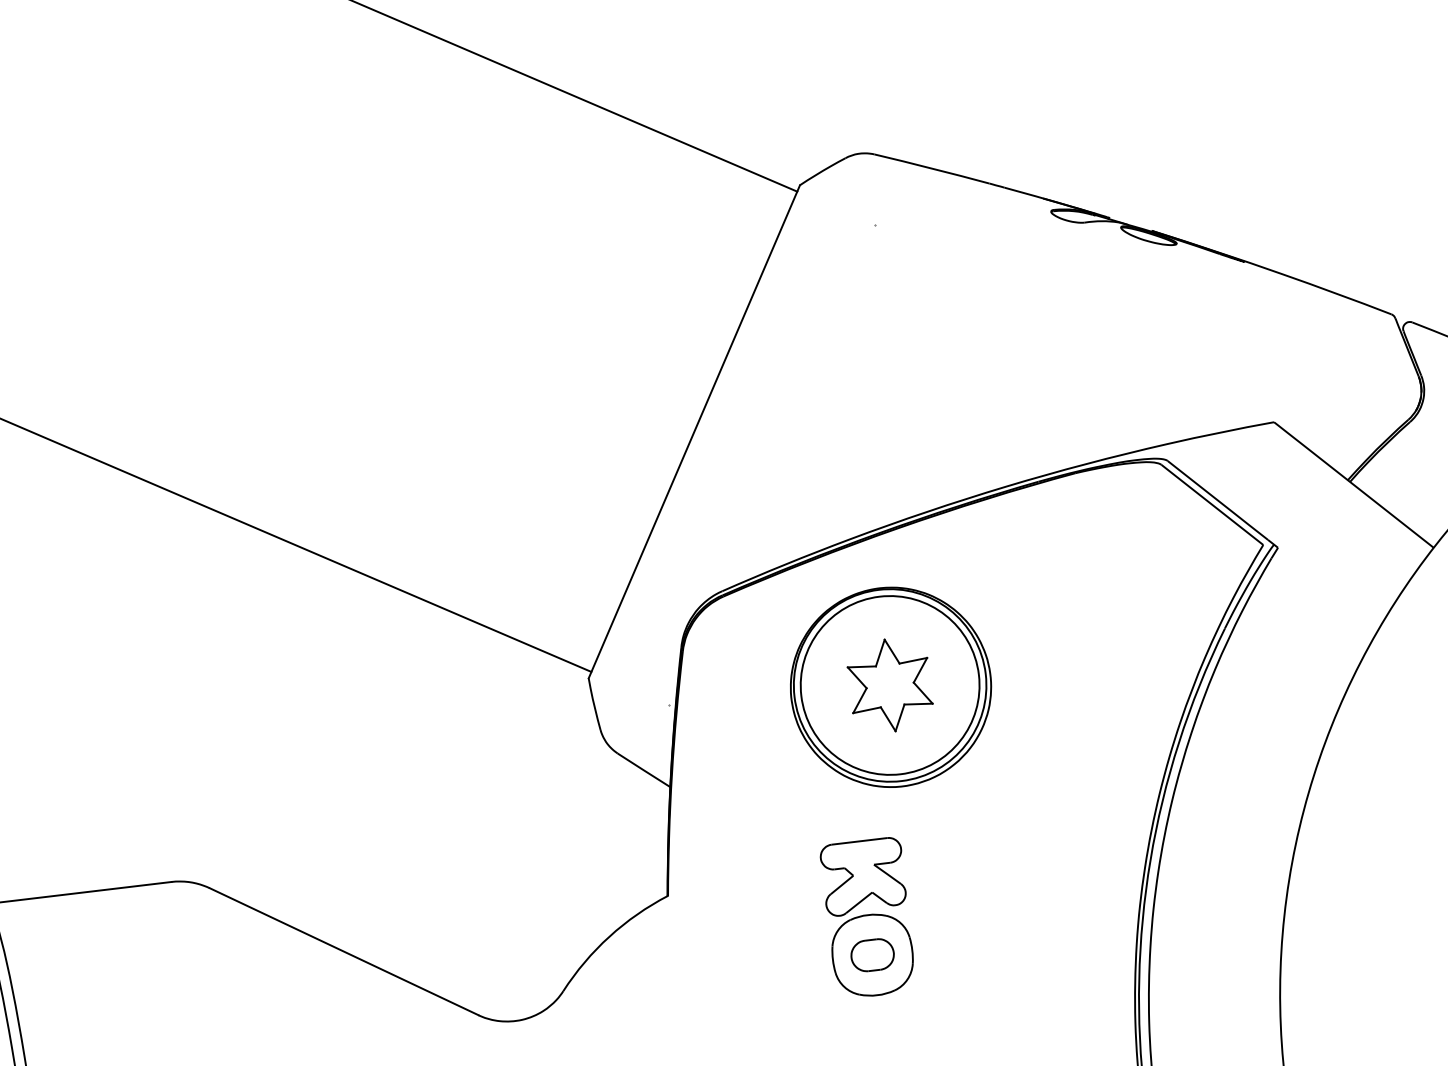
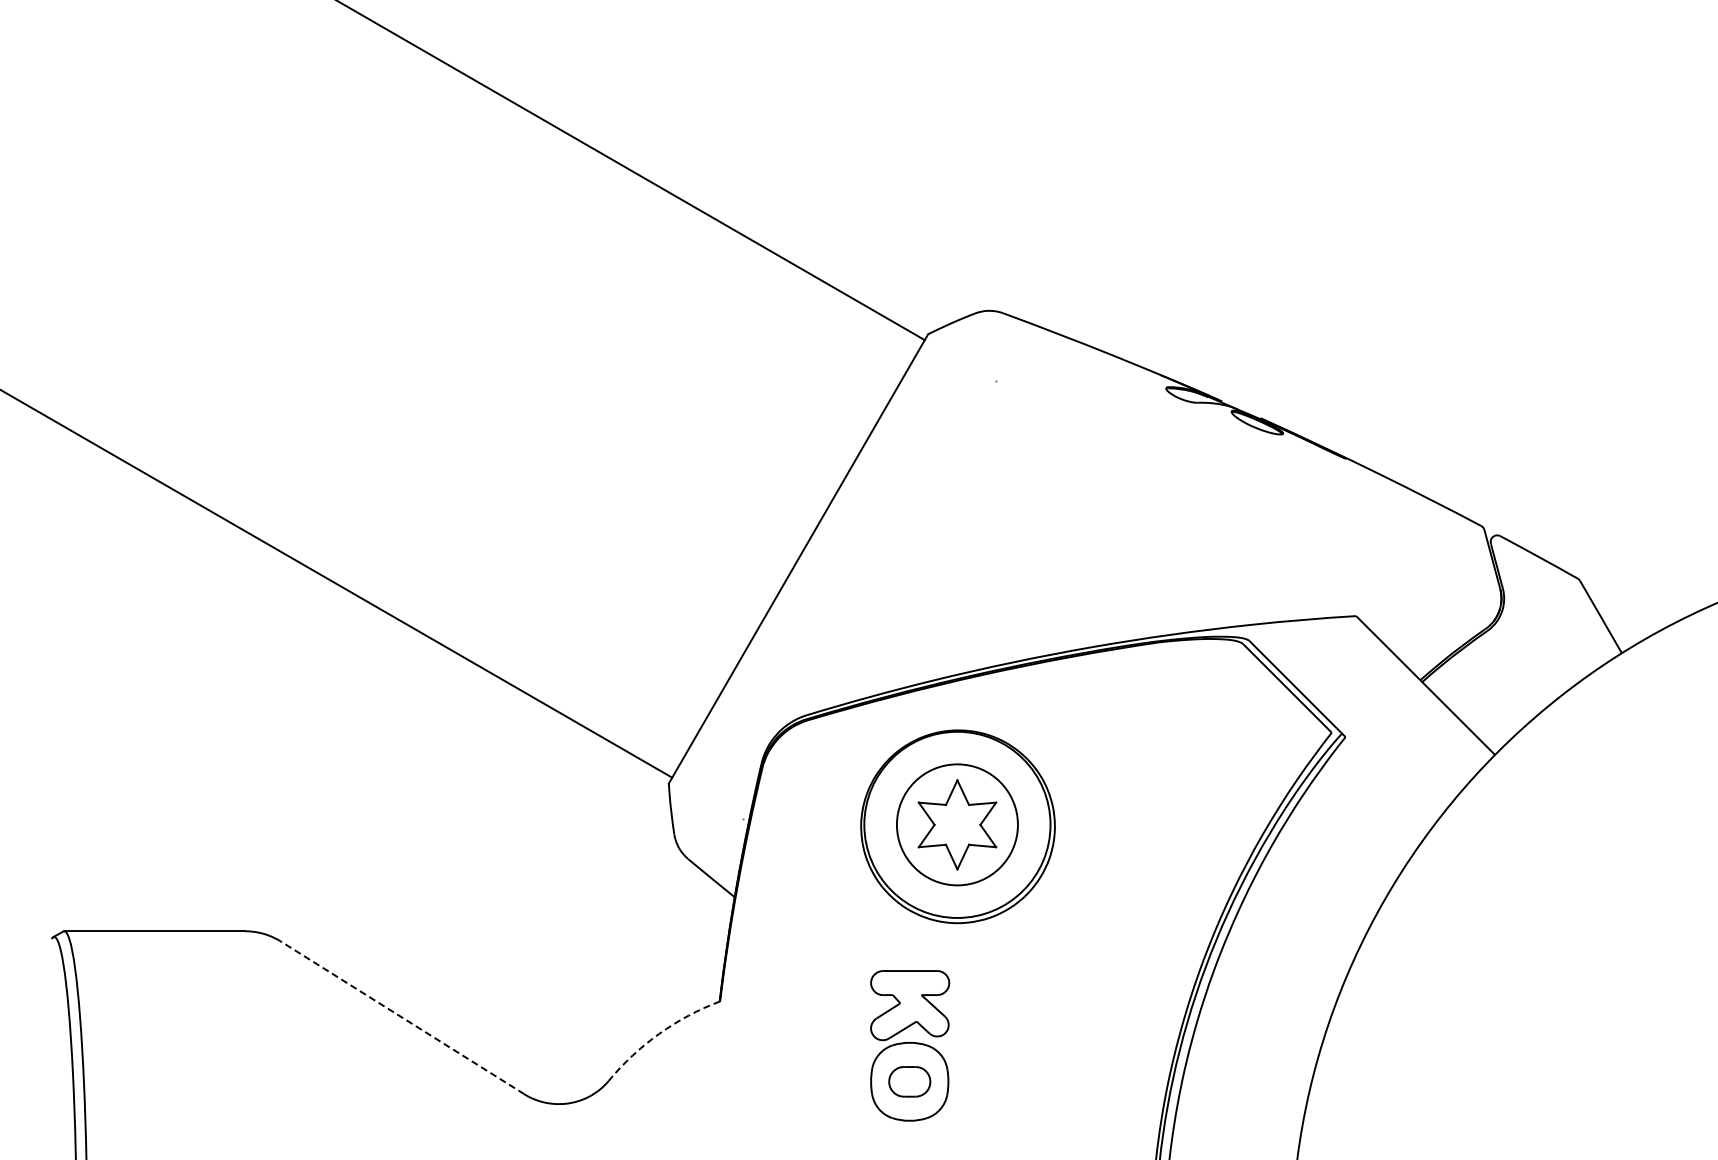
circle: (890, 685) -> (957, 824), size x0.7
arc: (609, 936) -> (659, 1033), solid -> dashed
line: (343, 951) -> (402, 1017), solid -> dashed

